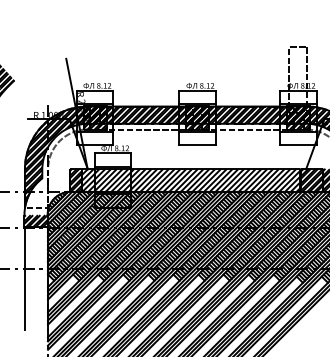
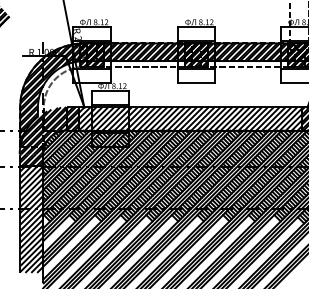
hatch: (47, 191) -> (43, 130), added
hatch: (35, 278) -> (30, 219), added

